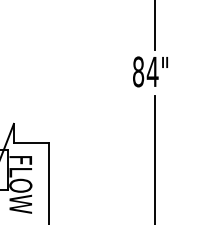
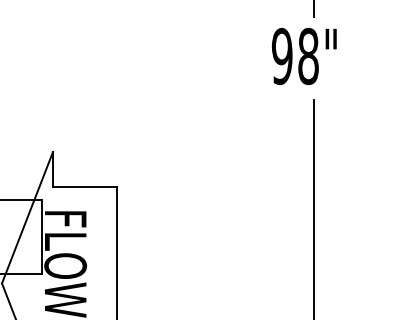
text: (145, 71) -> (295, 55), 84" -> 98"

